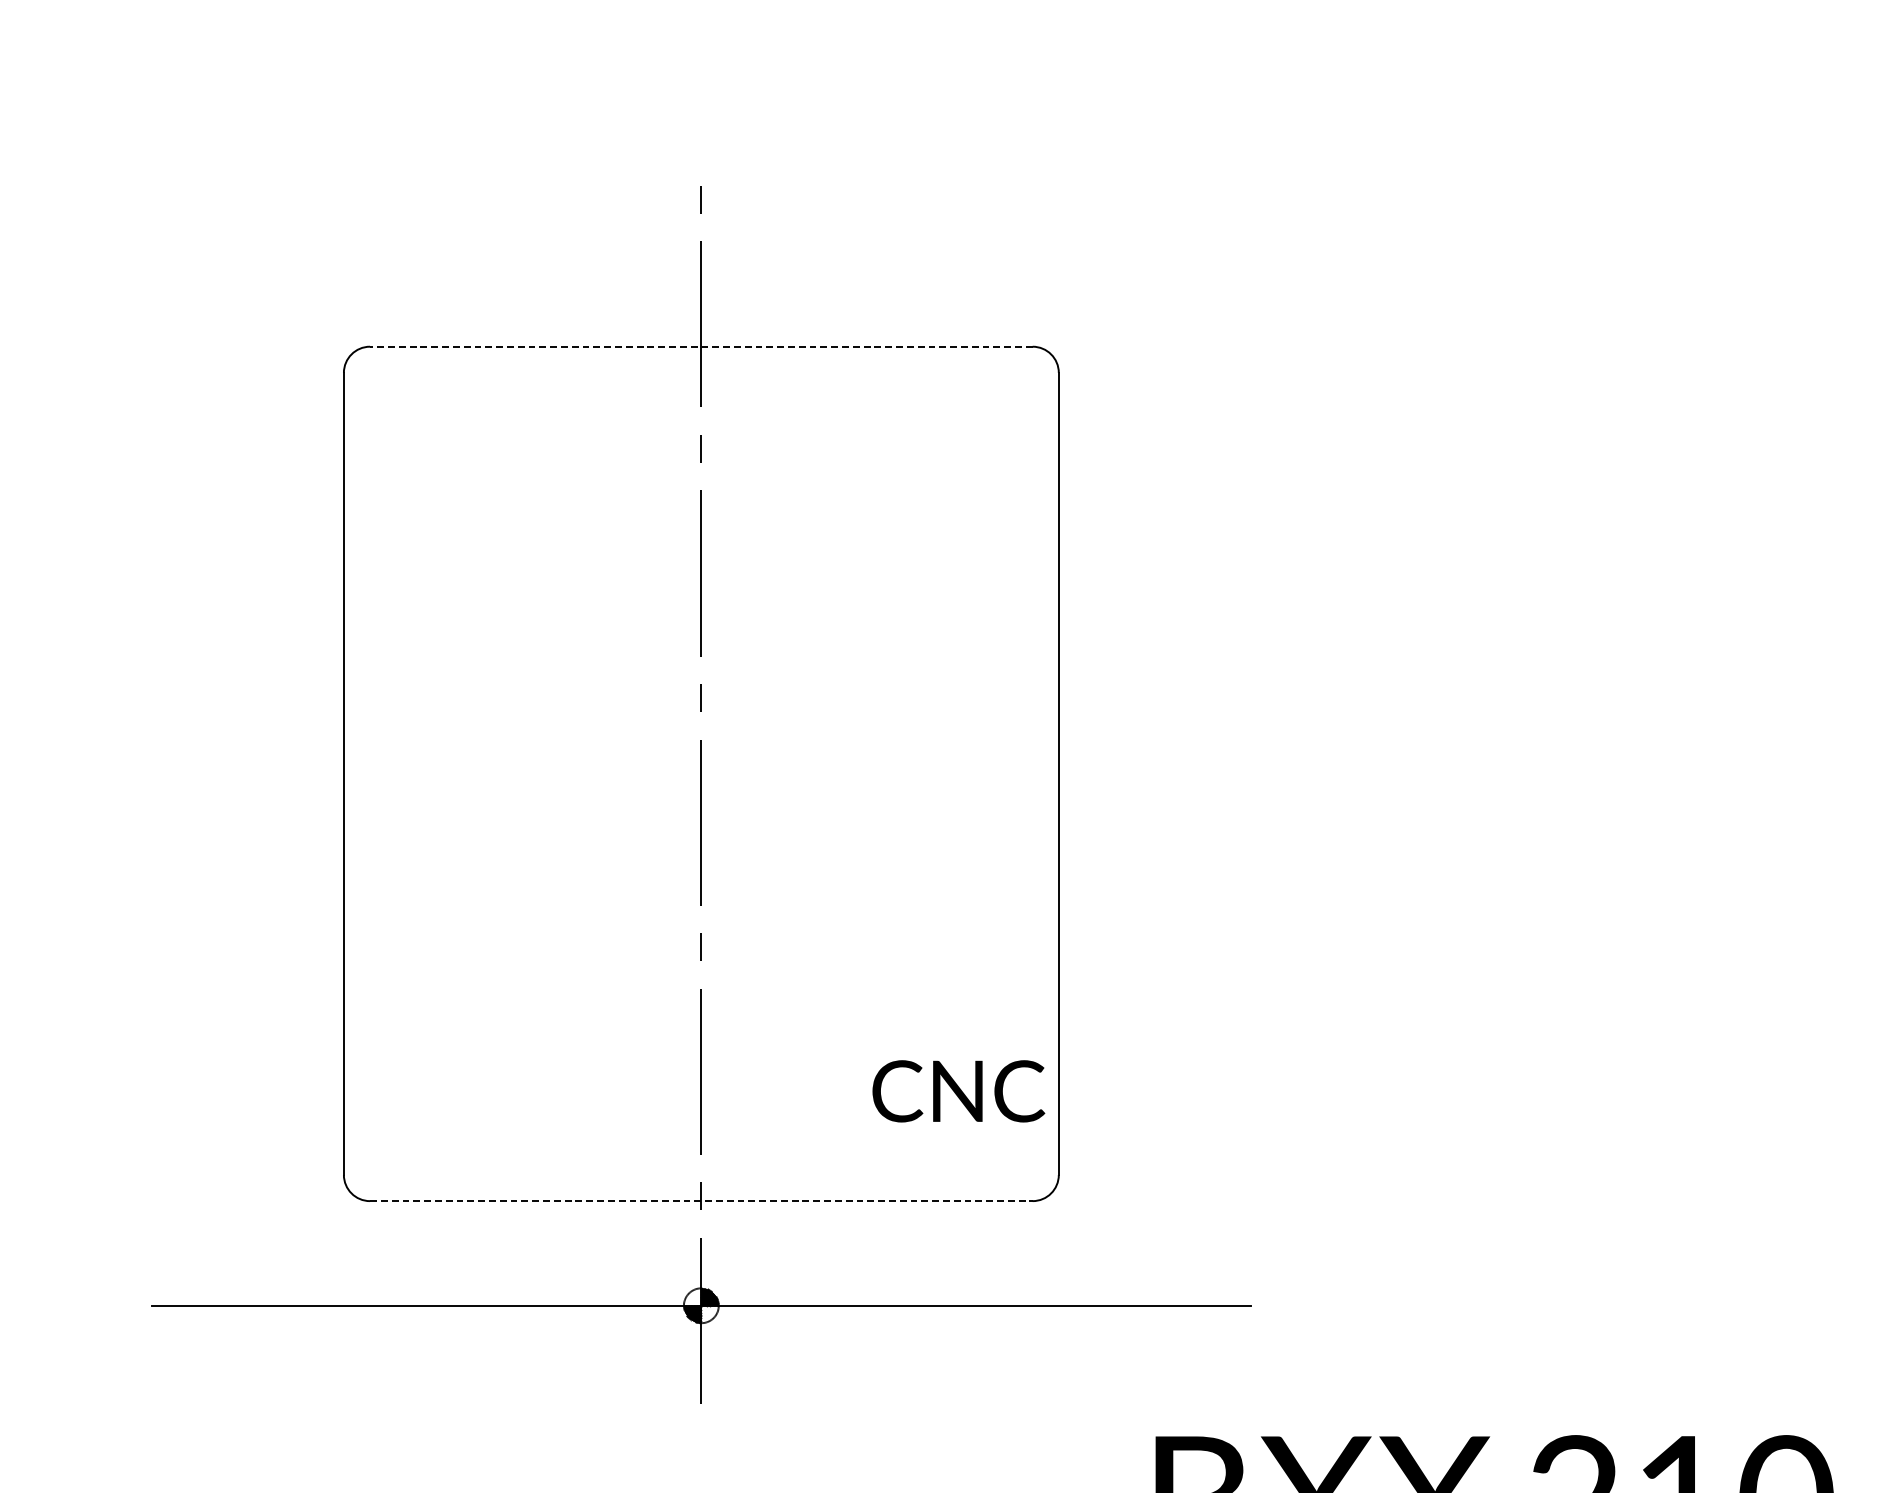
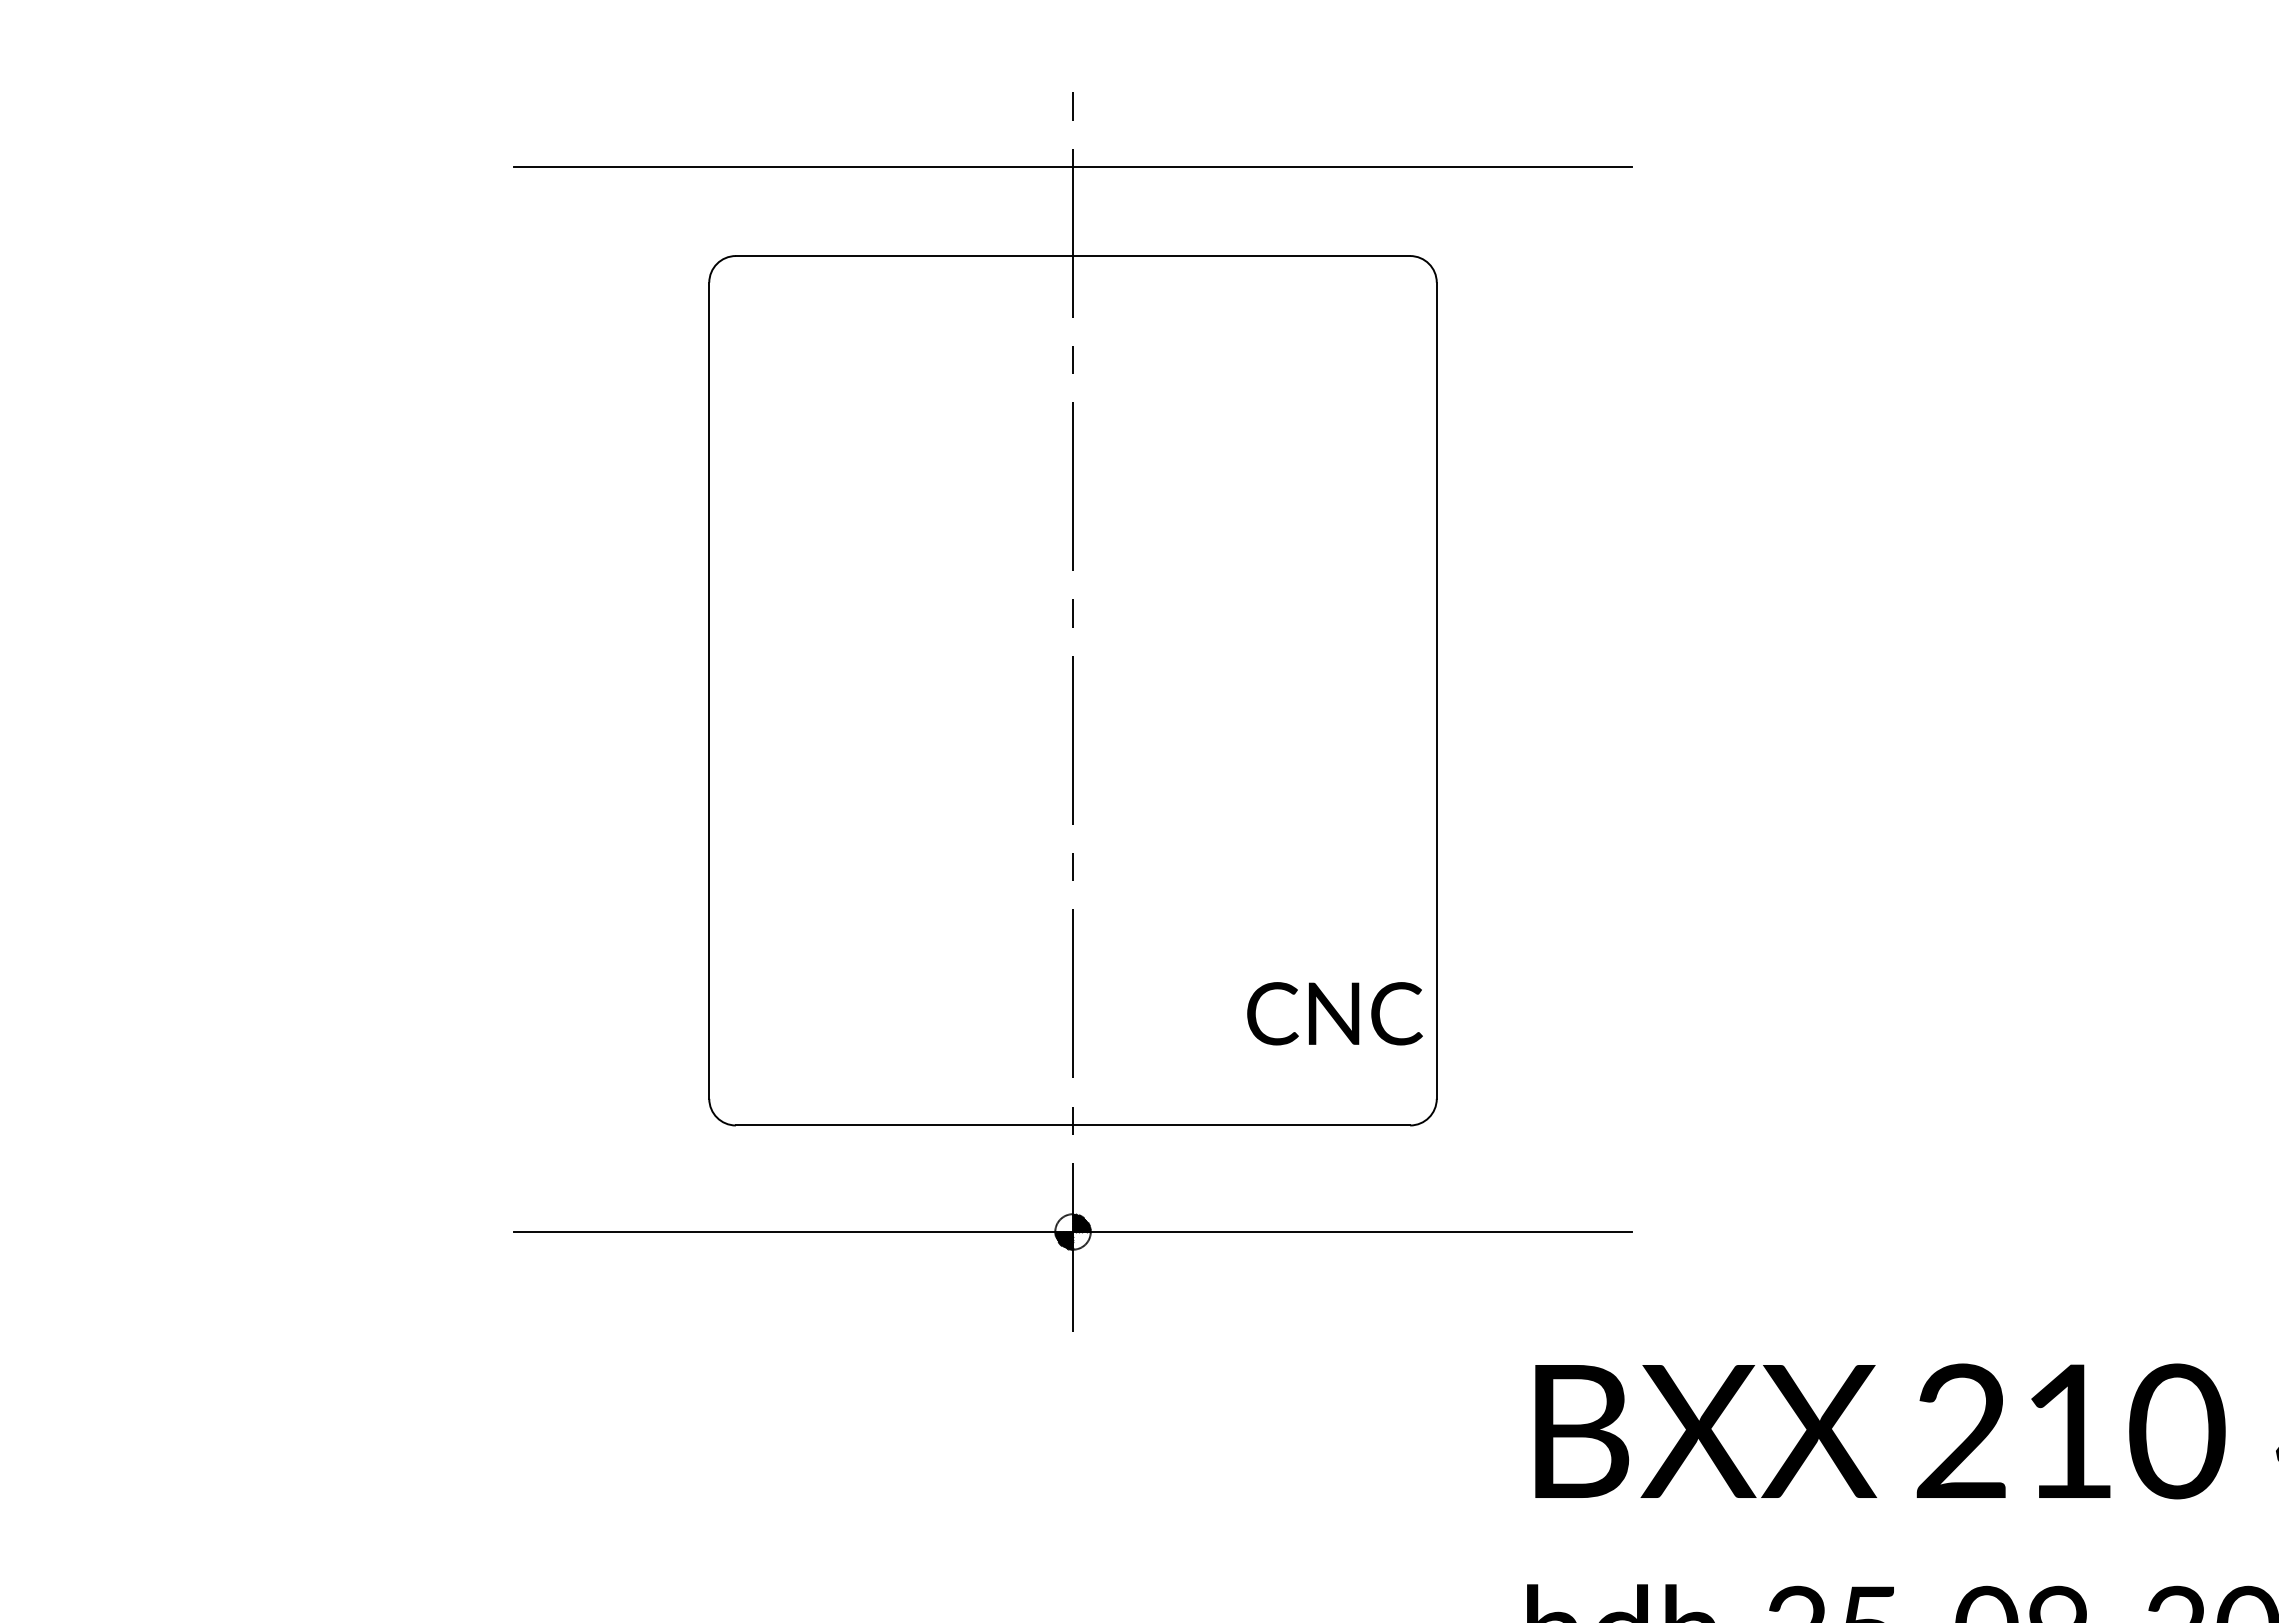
line: (700, 259) -> (1072, 167), added
line: (700, 347) -> (1072, 256), dashed -> solid
line: (701, 1201) -> (1073, 1125), dashed -> solid

